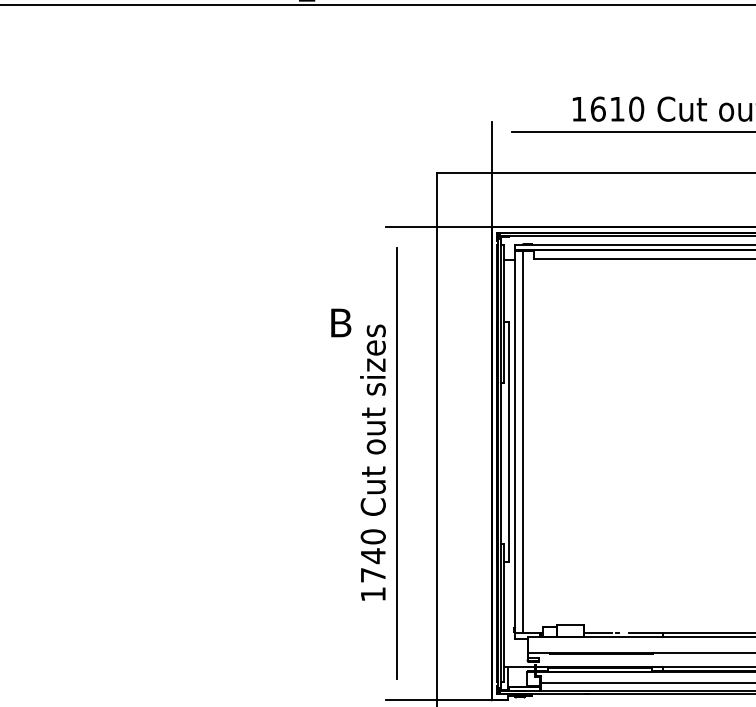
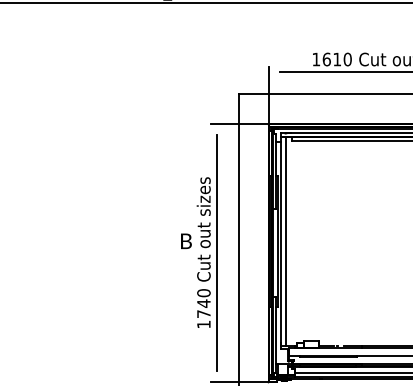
text: (341, 321) -> (186, 240), moved

